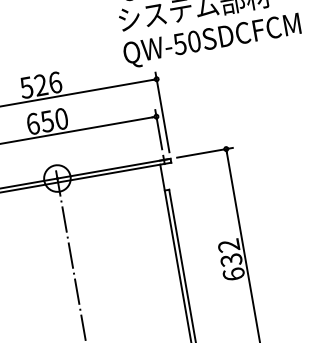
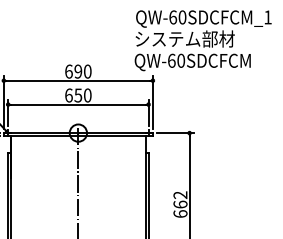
text: (179, 43) -> (171, 60), QW-50SDCFCM -> QW-60SDCFCM
text: (41, 84) -> (78, 71), 526 -> 690
text: (231, 259) -> (180, 204), 632 -> 662

